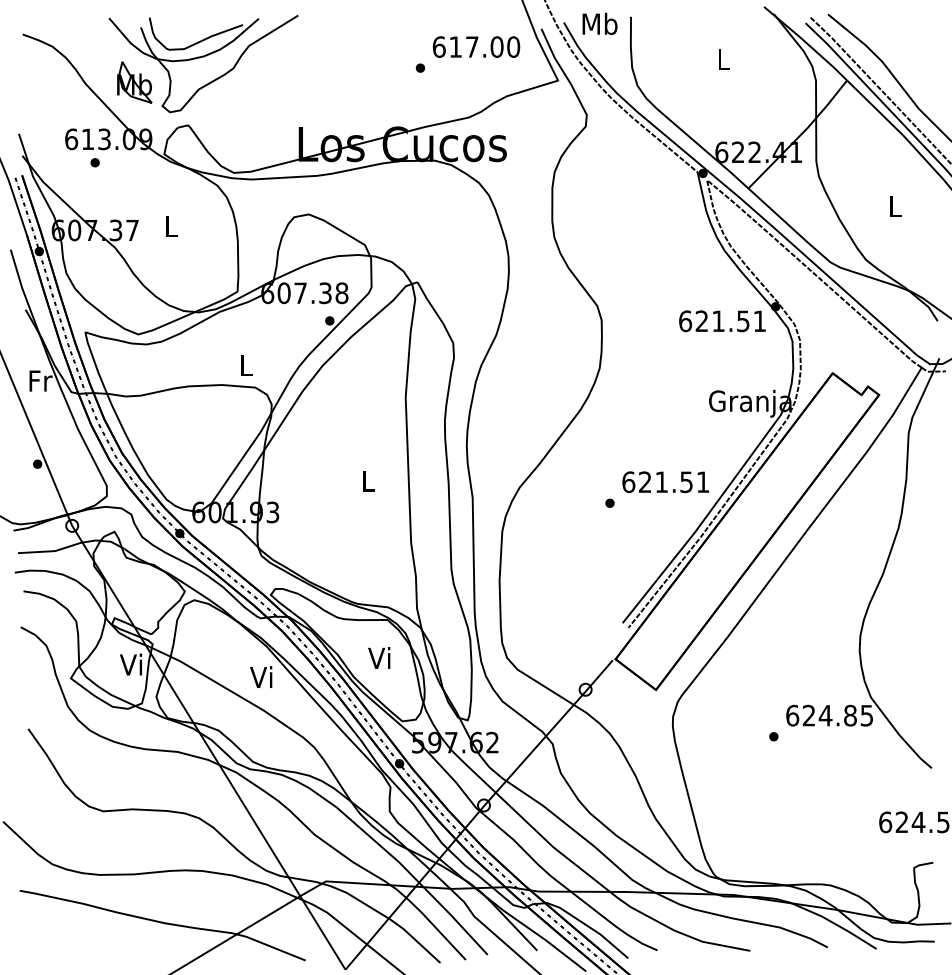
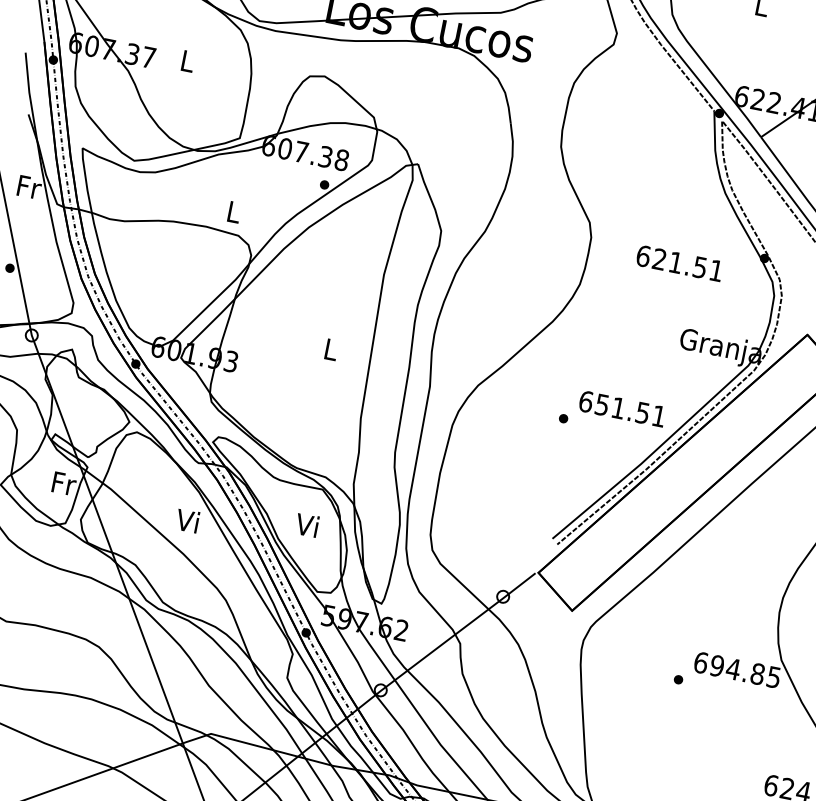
text: (722, 321) -> (679, 263), moved
text: (645, 482) -> (602, 405), 621.51 -> 651.51
text: (132, 664) -> (63, 483), Vi -> Fr
text: (808, 715) -> (716, 665), 624.85 -> 694.85

